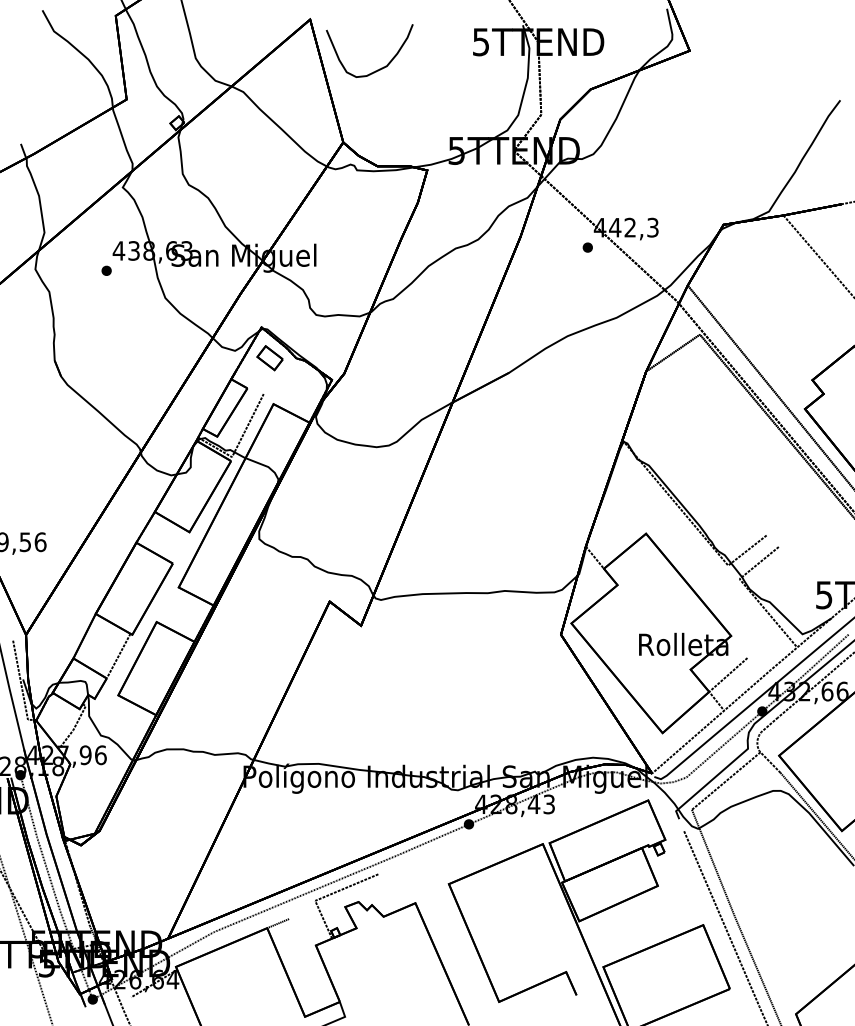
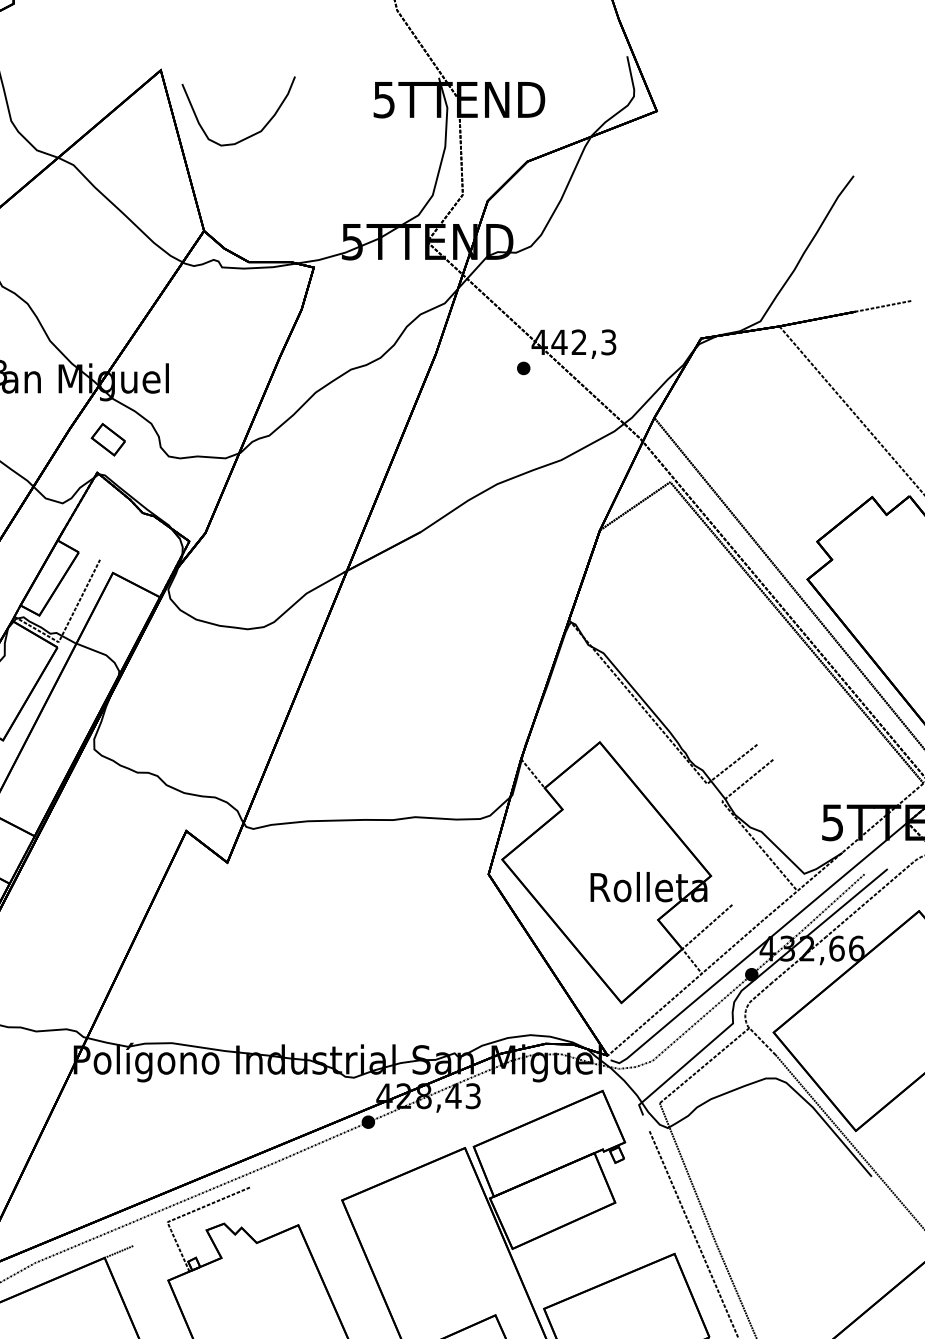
part: (269, 358) -> (107, 440), moved

